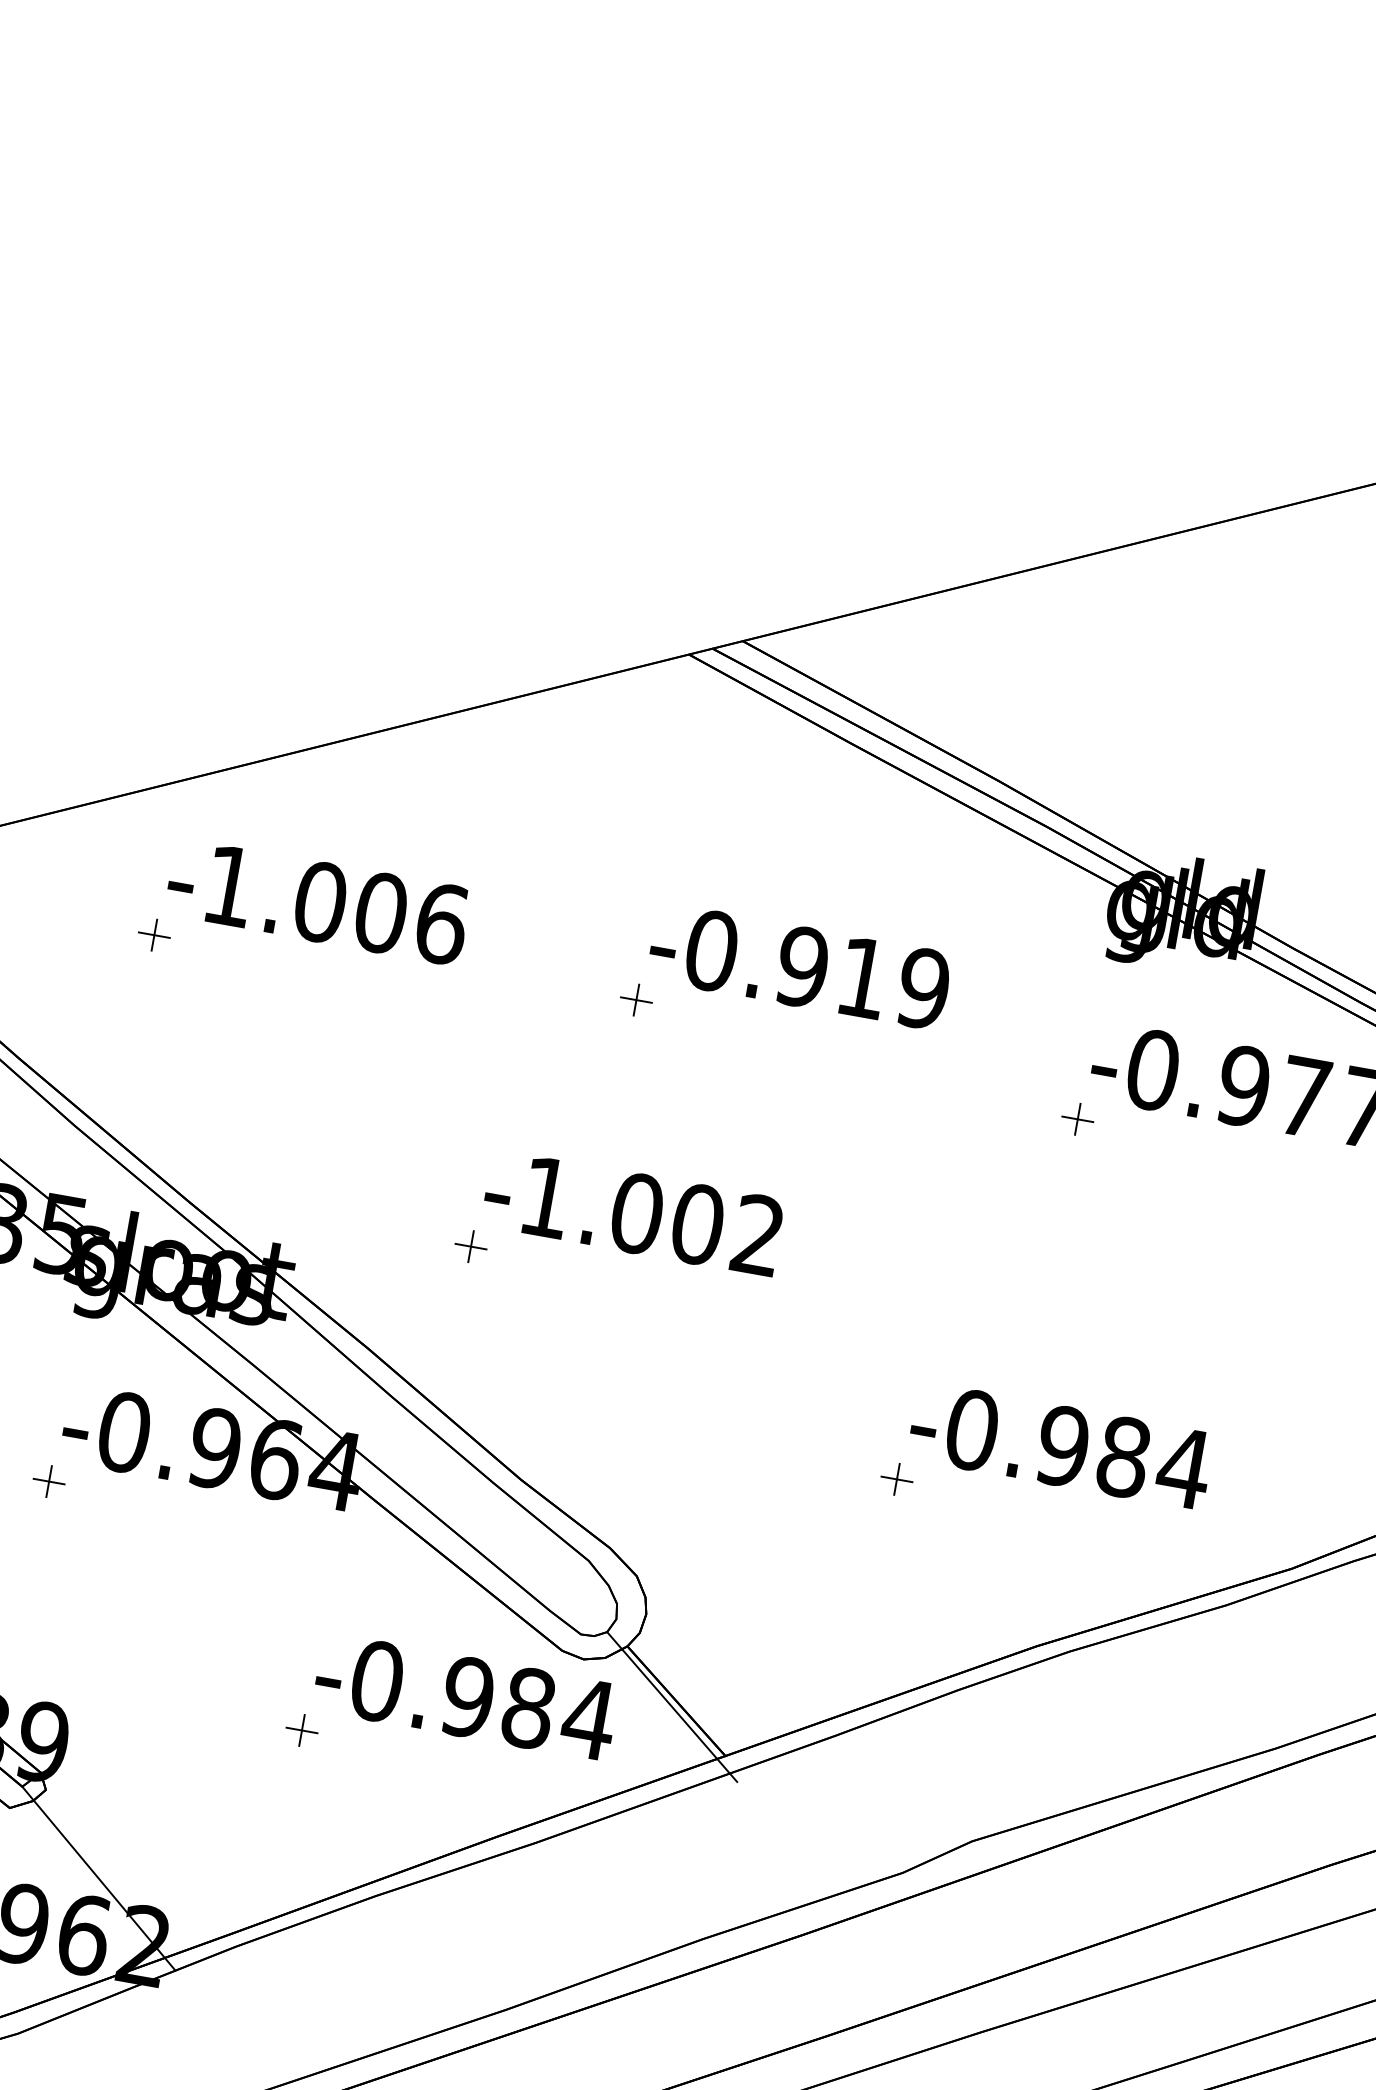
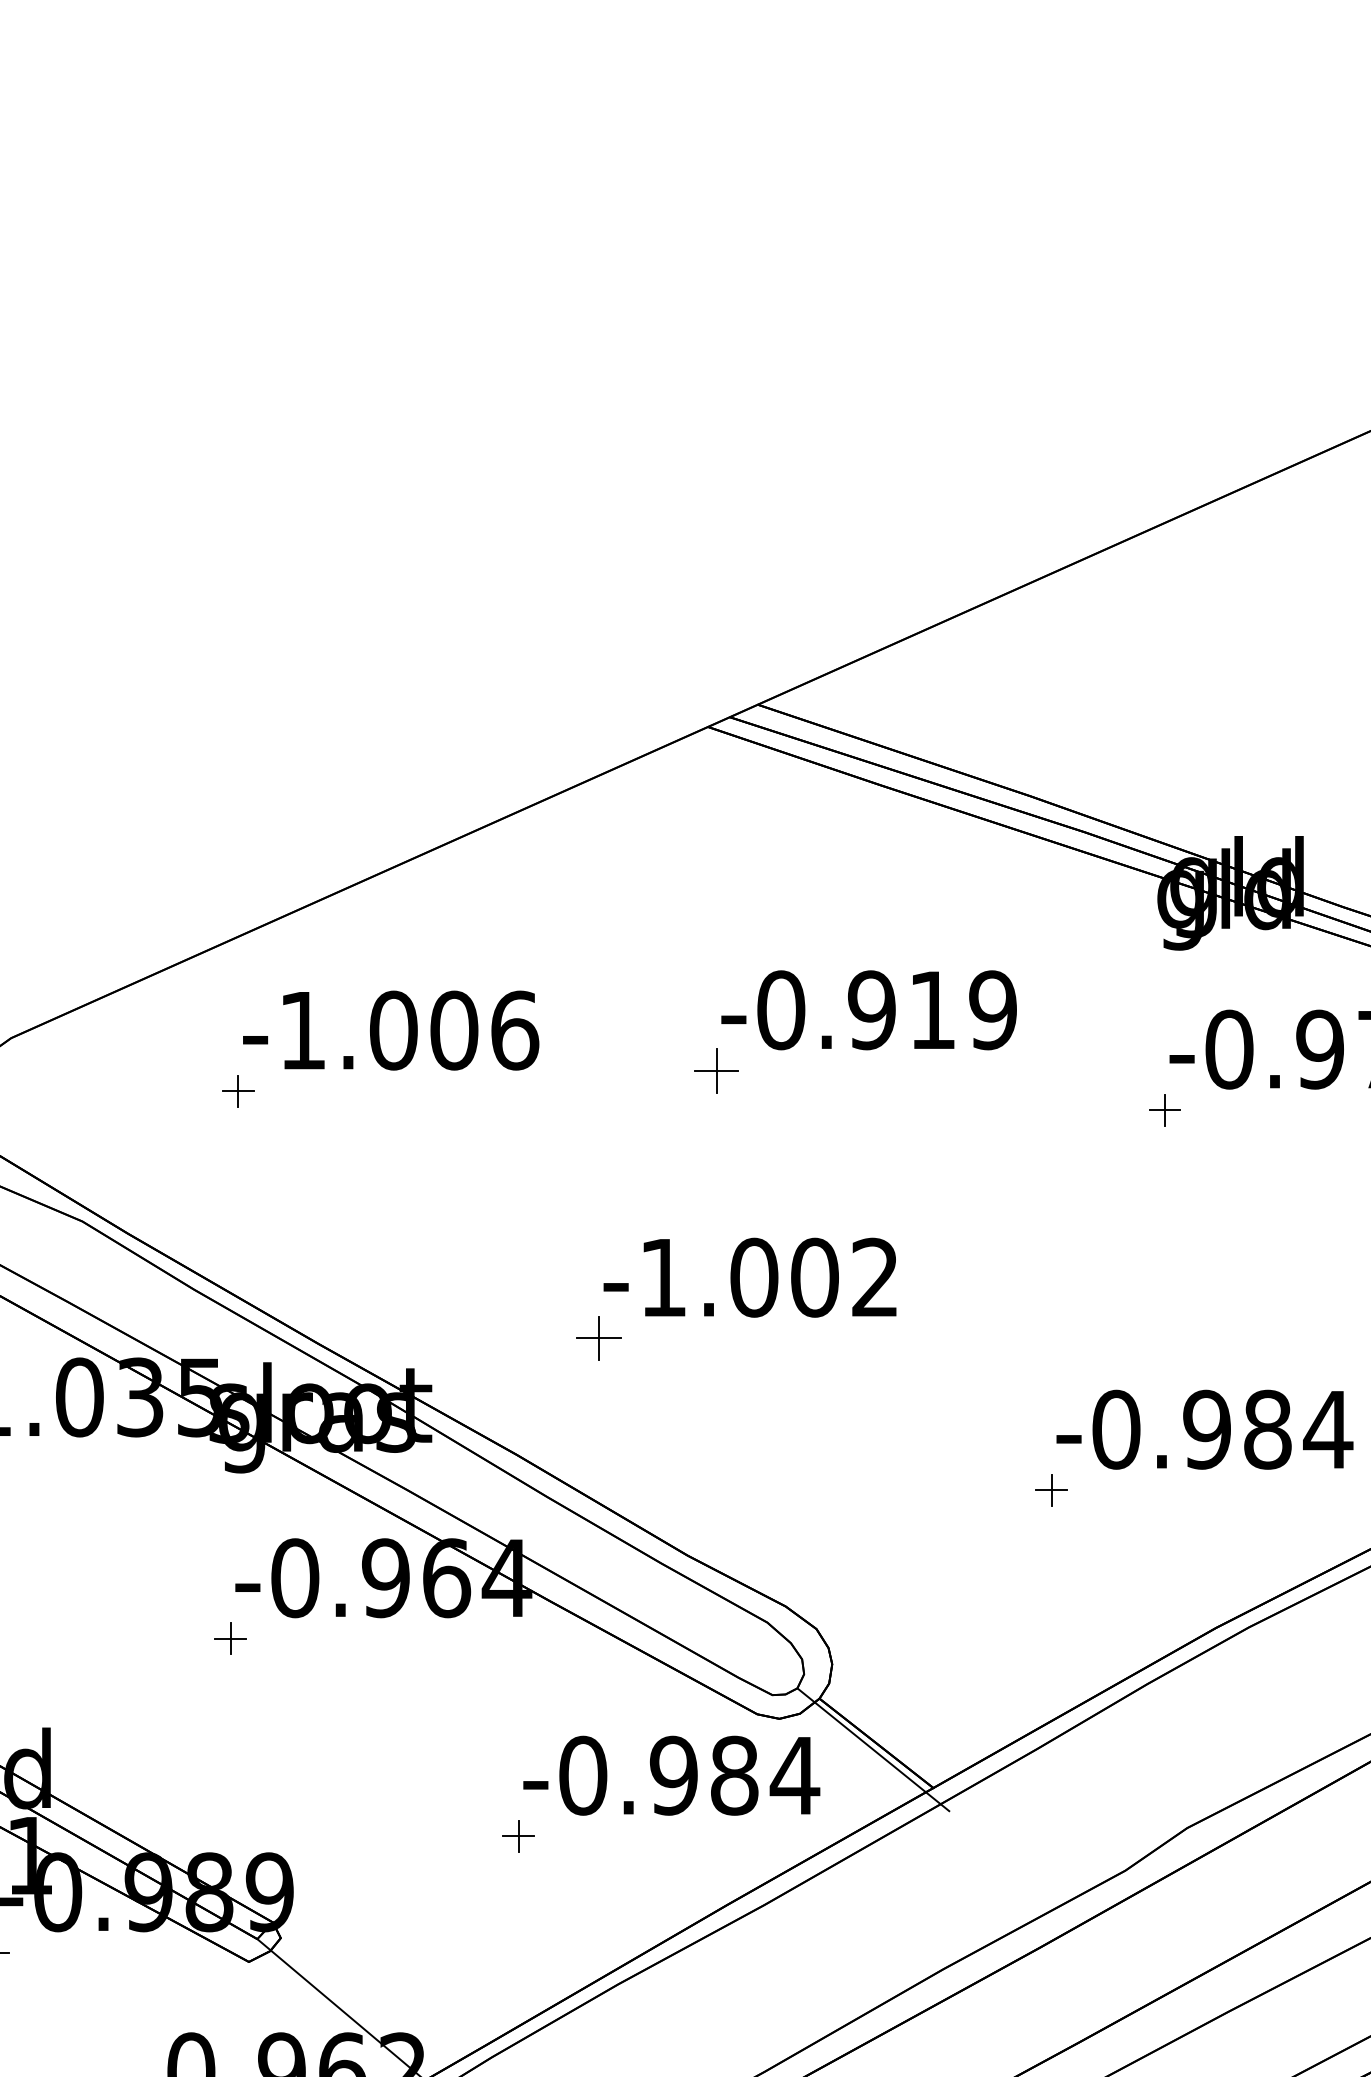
part: (636, 999) -> (716, 1070), size x1.4
part: (470, 1246) -> (598, 1338), size x1.4

